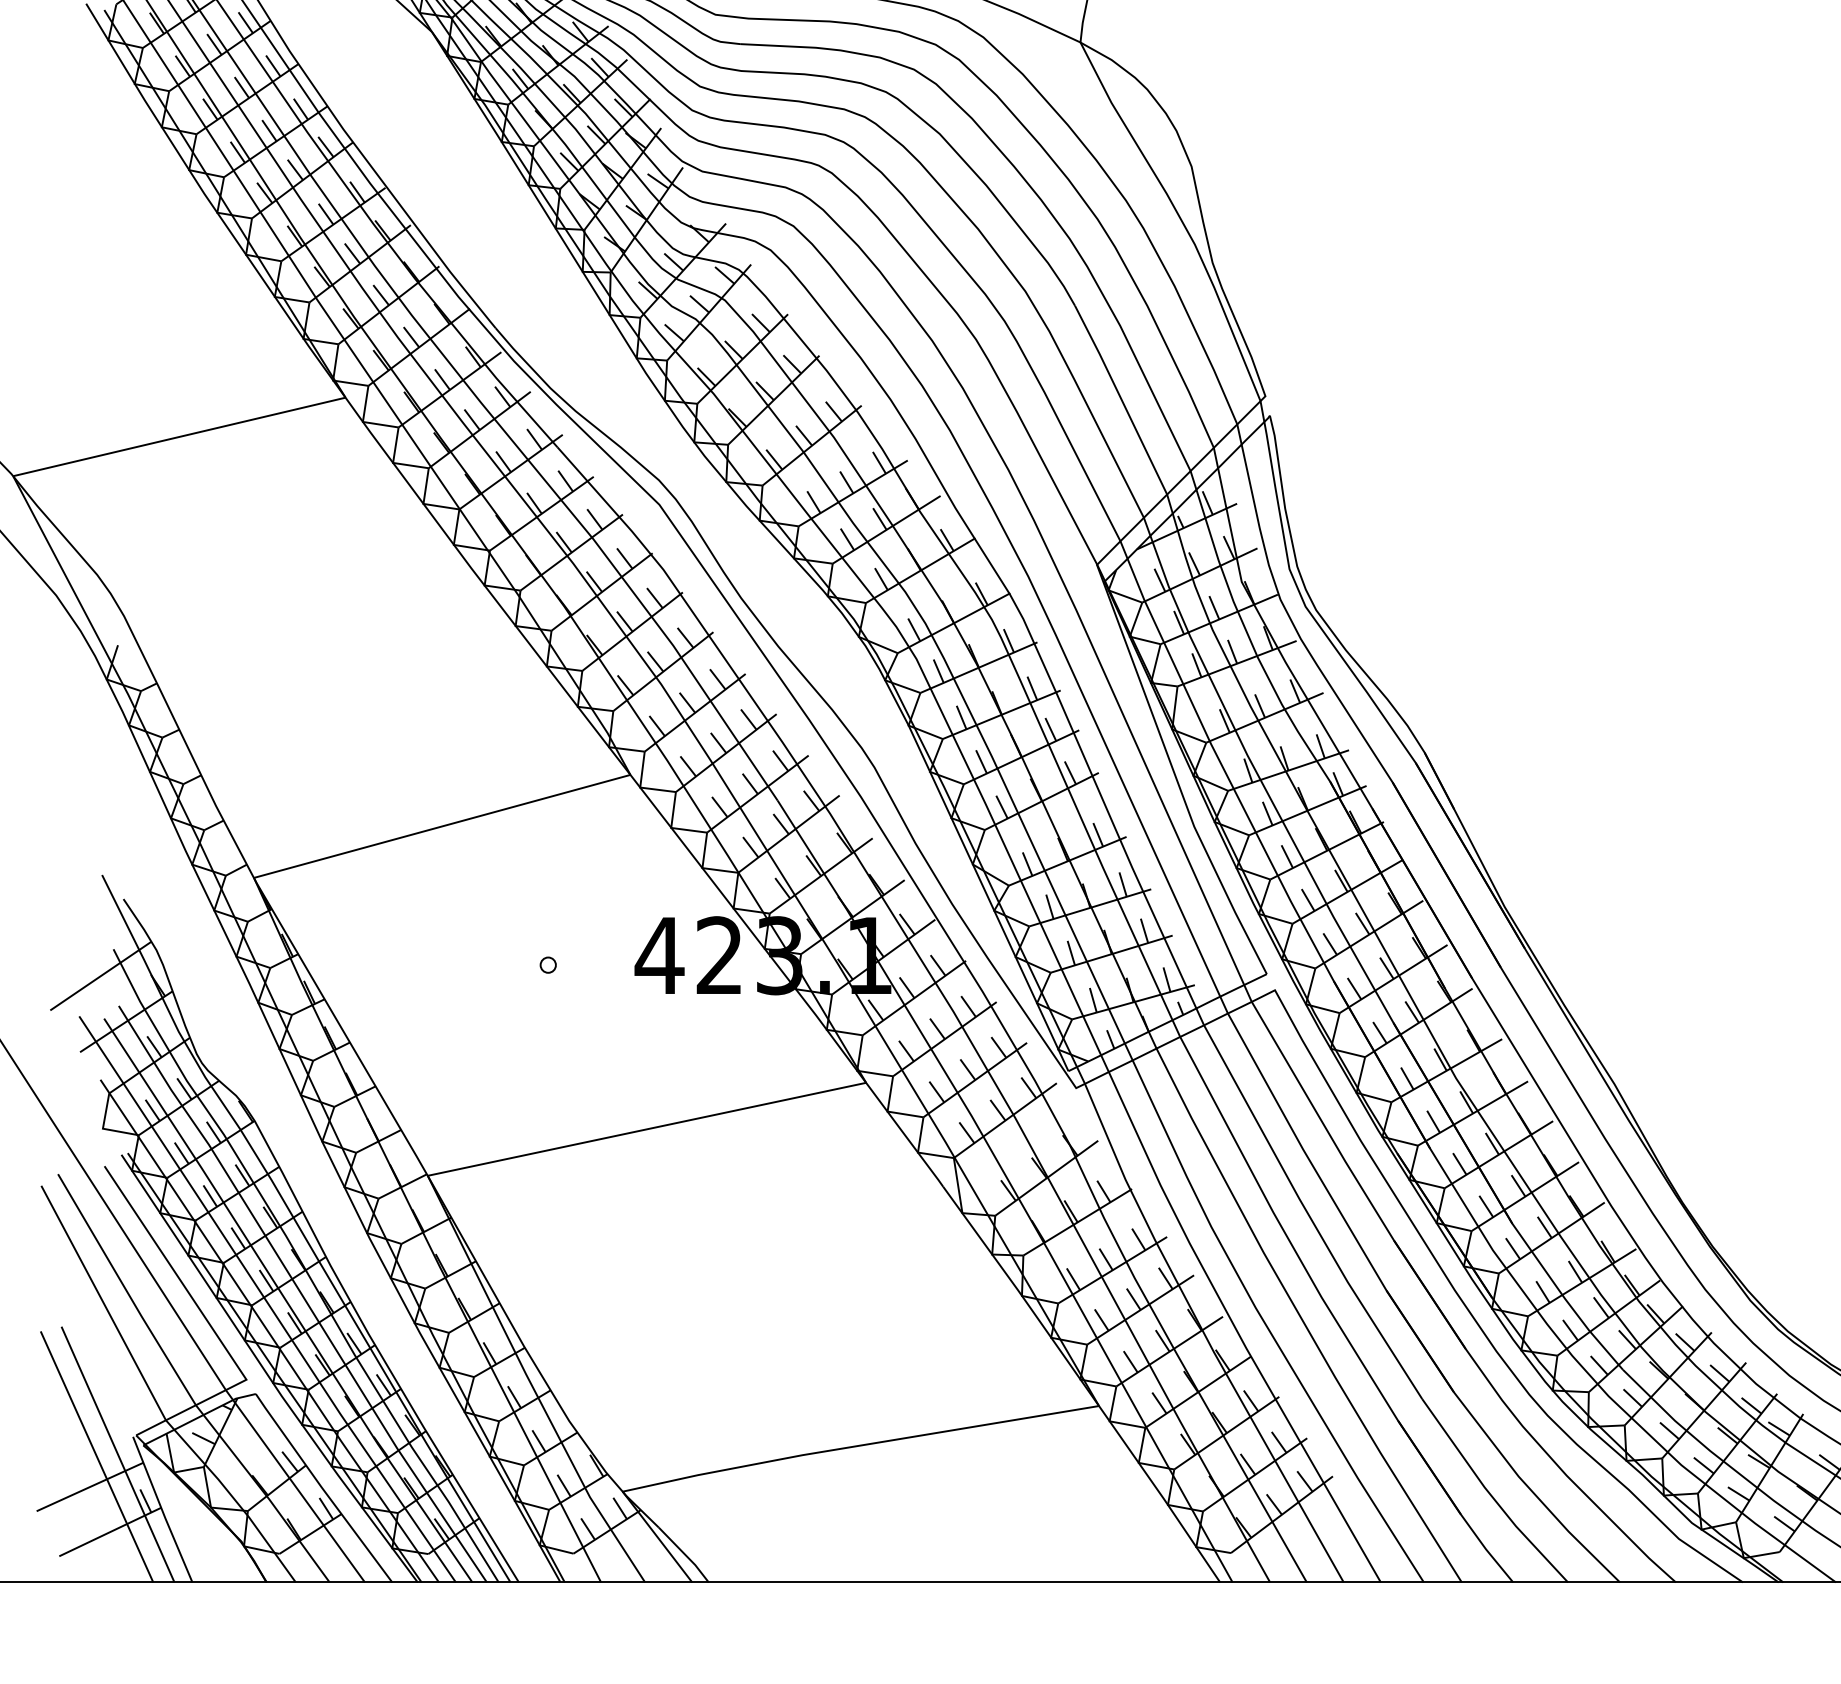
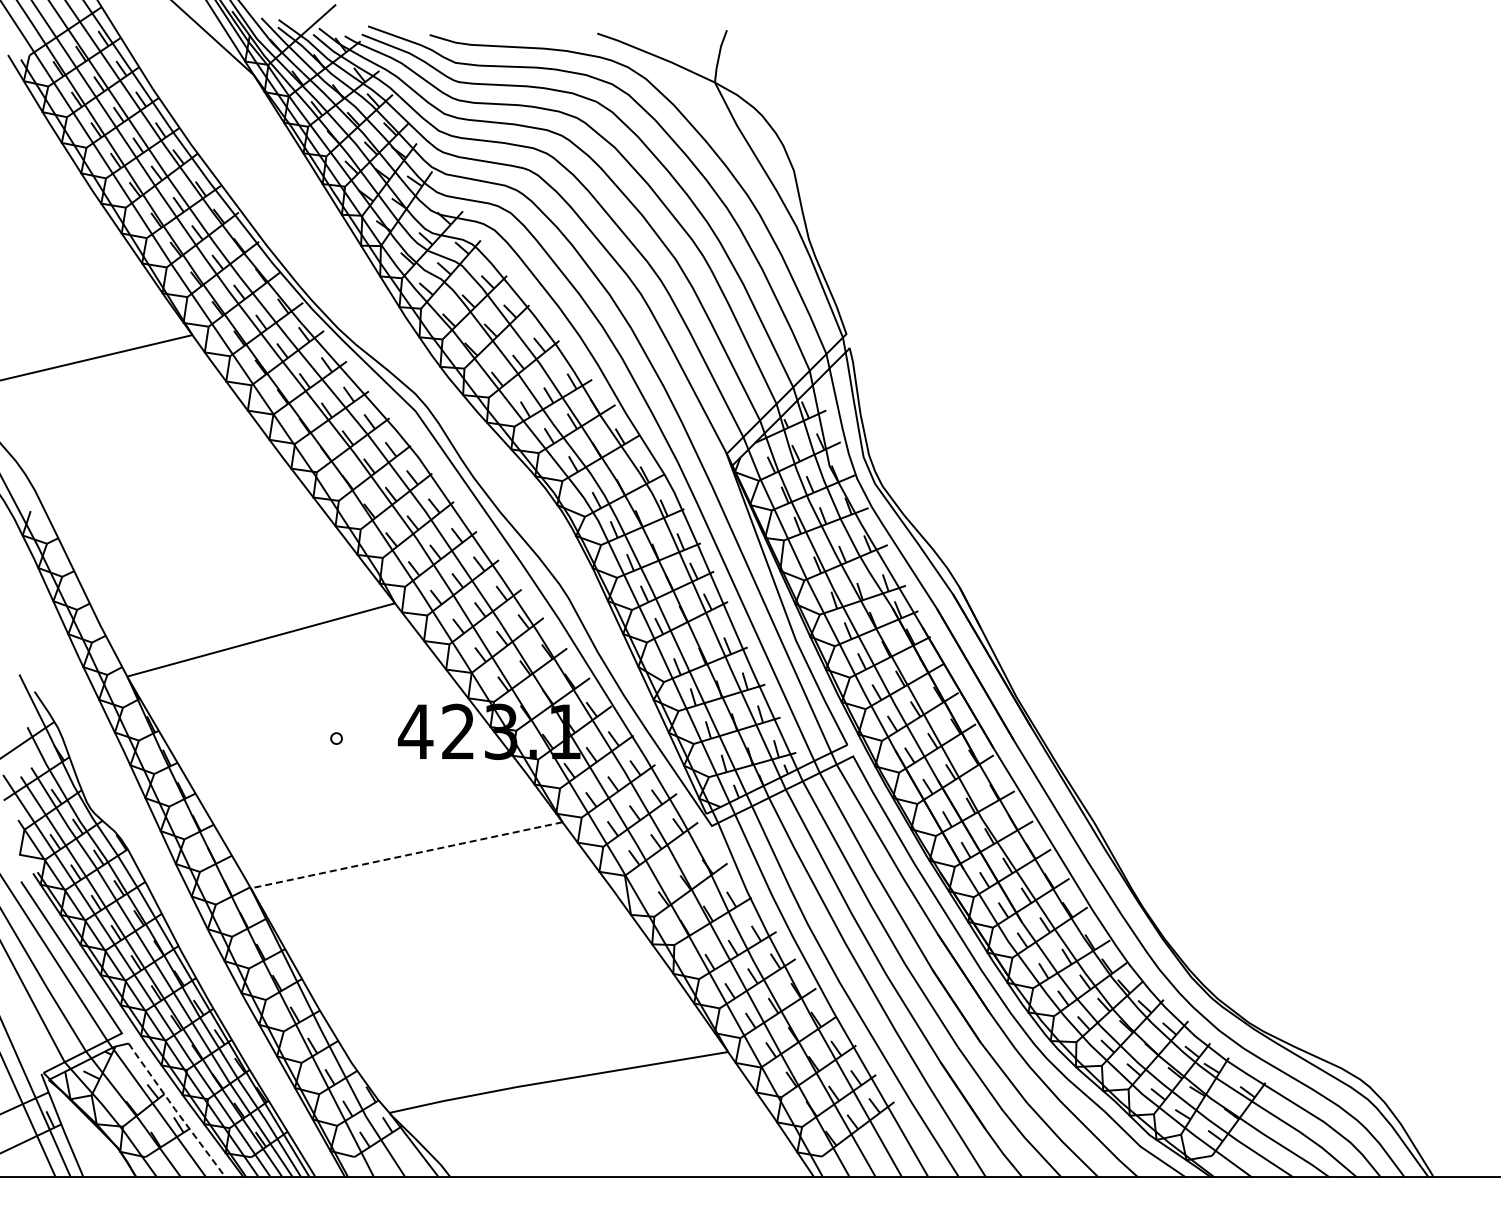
line: (646, 1129) -> (406, 855), solid -> dashed
line: (321, 1488) -> (175, 1110), solid -> dashed

